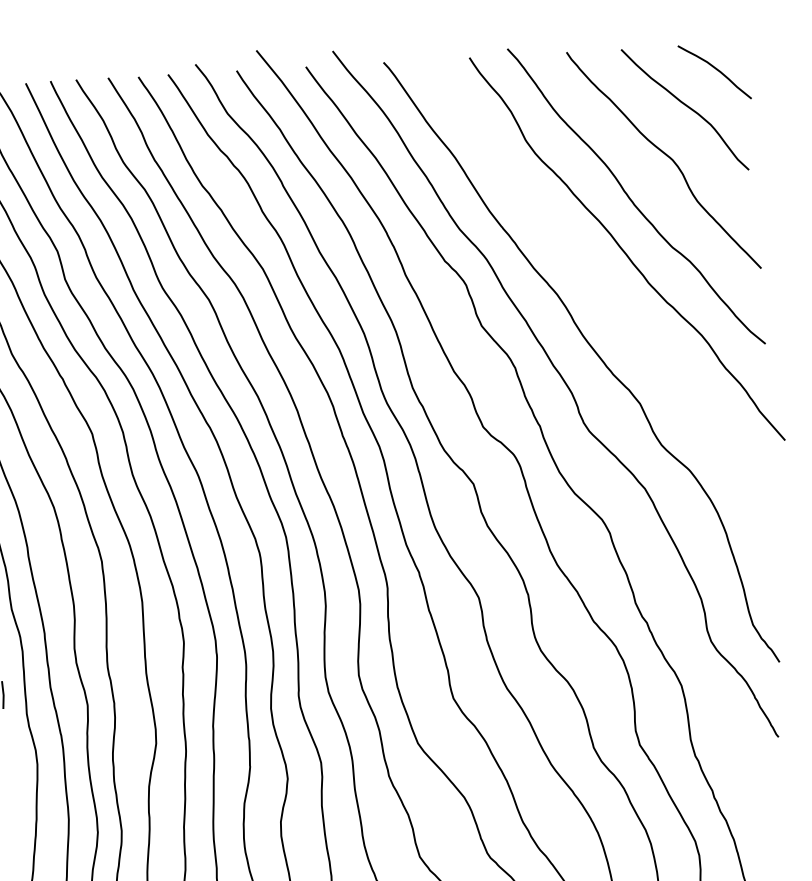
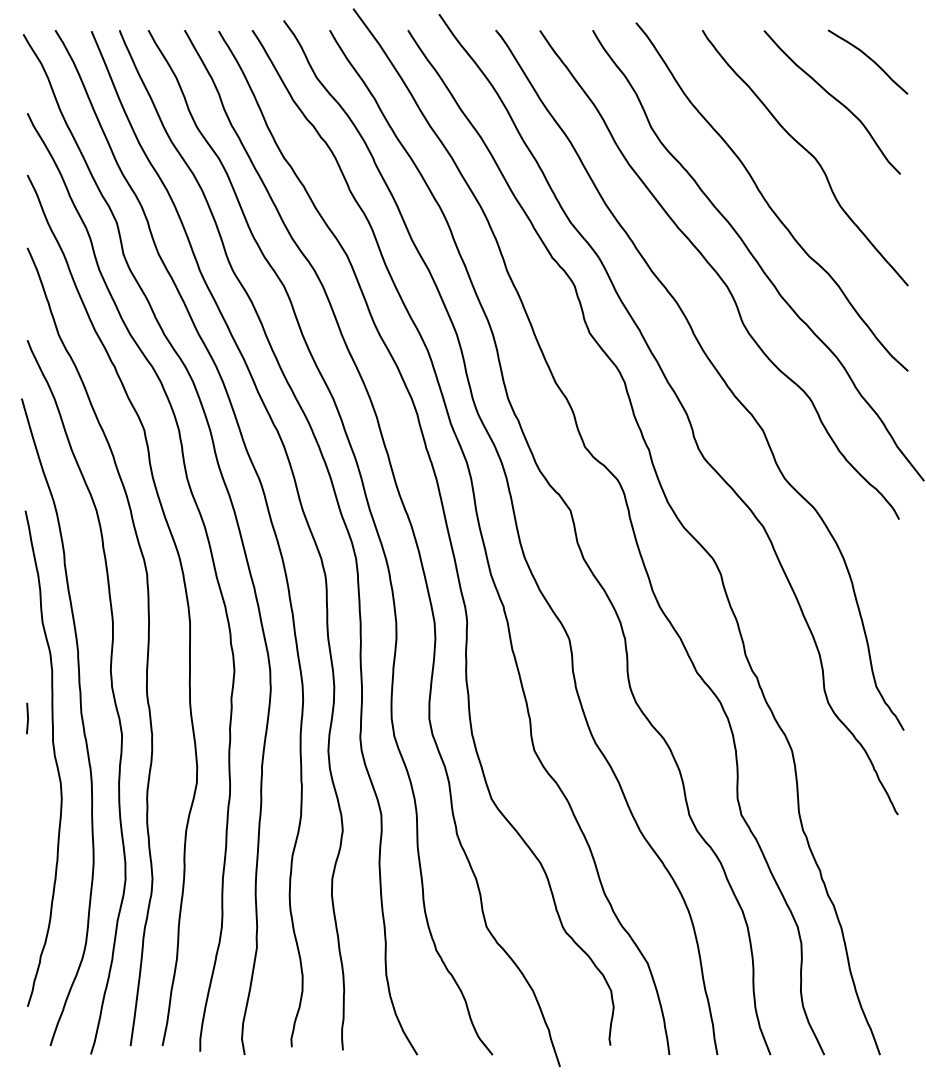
curve: (593, 267) -> (719, 274), added

